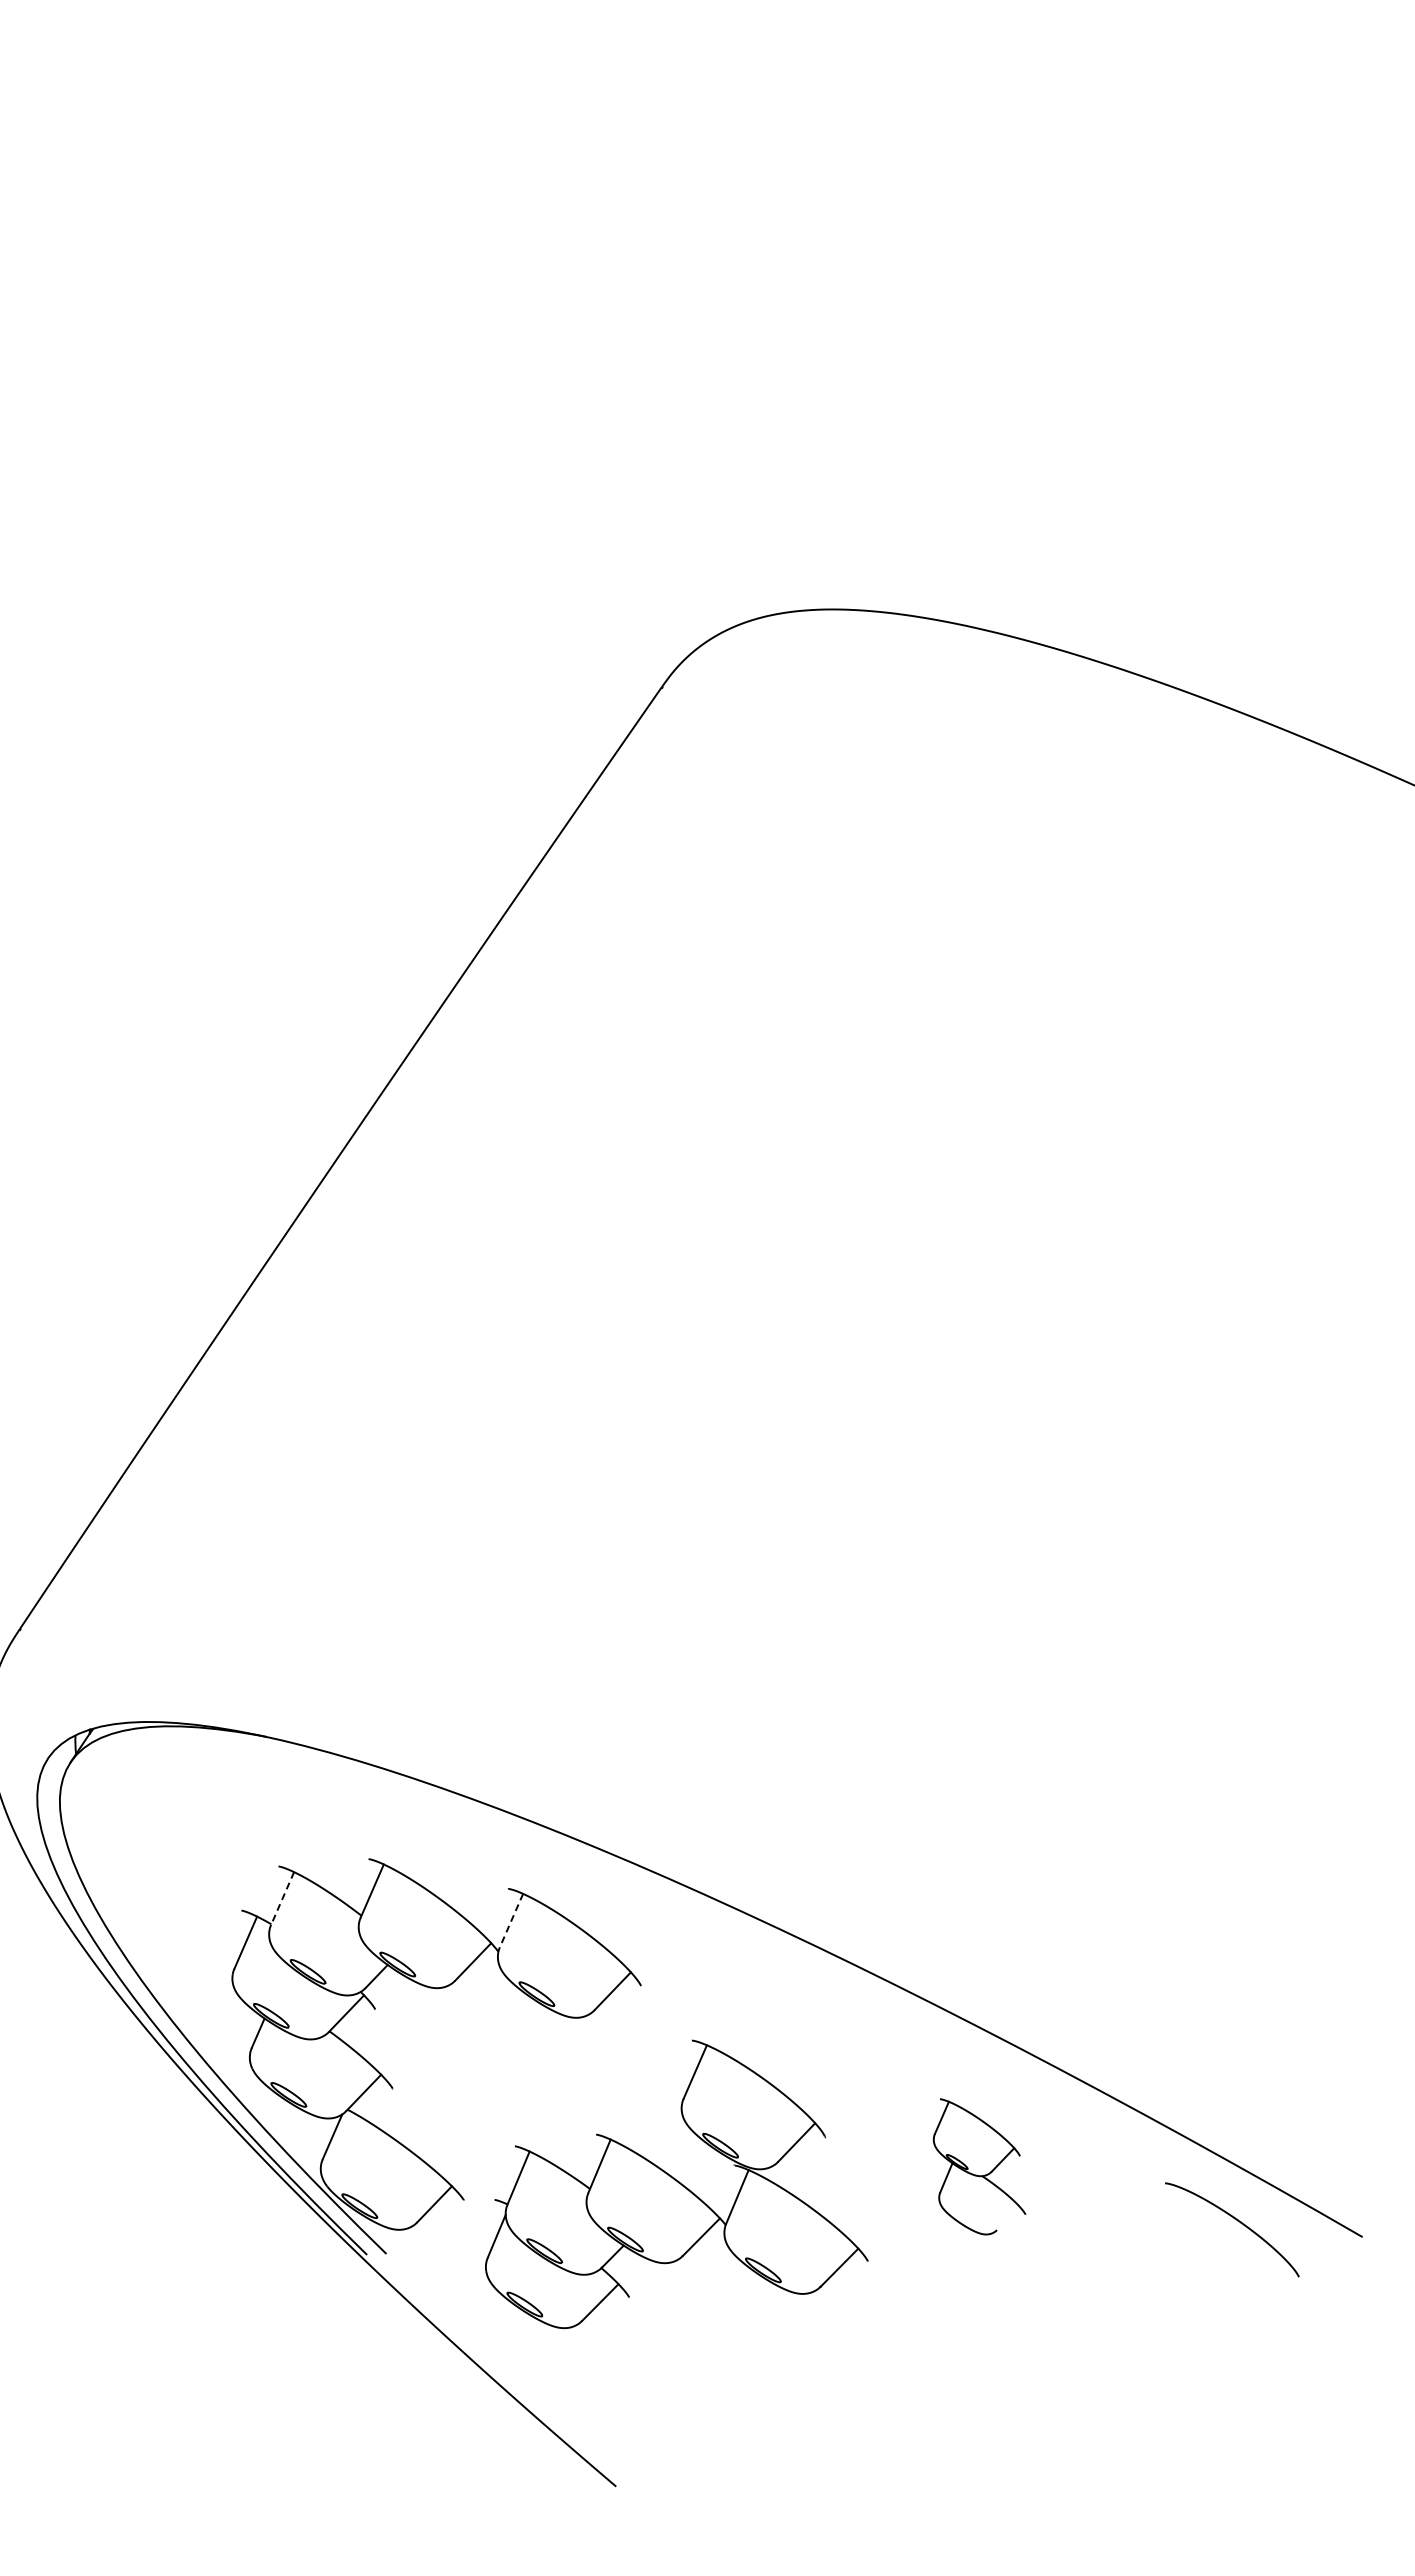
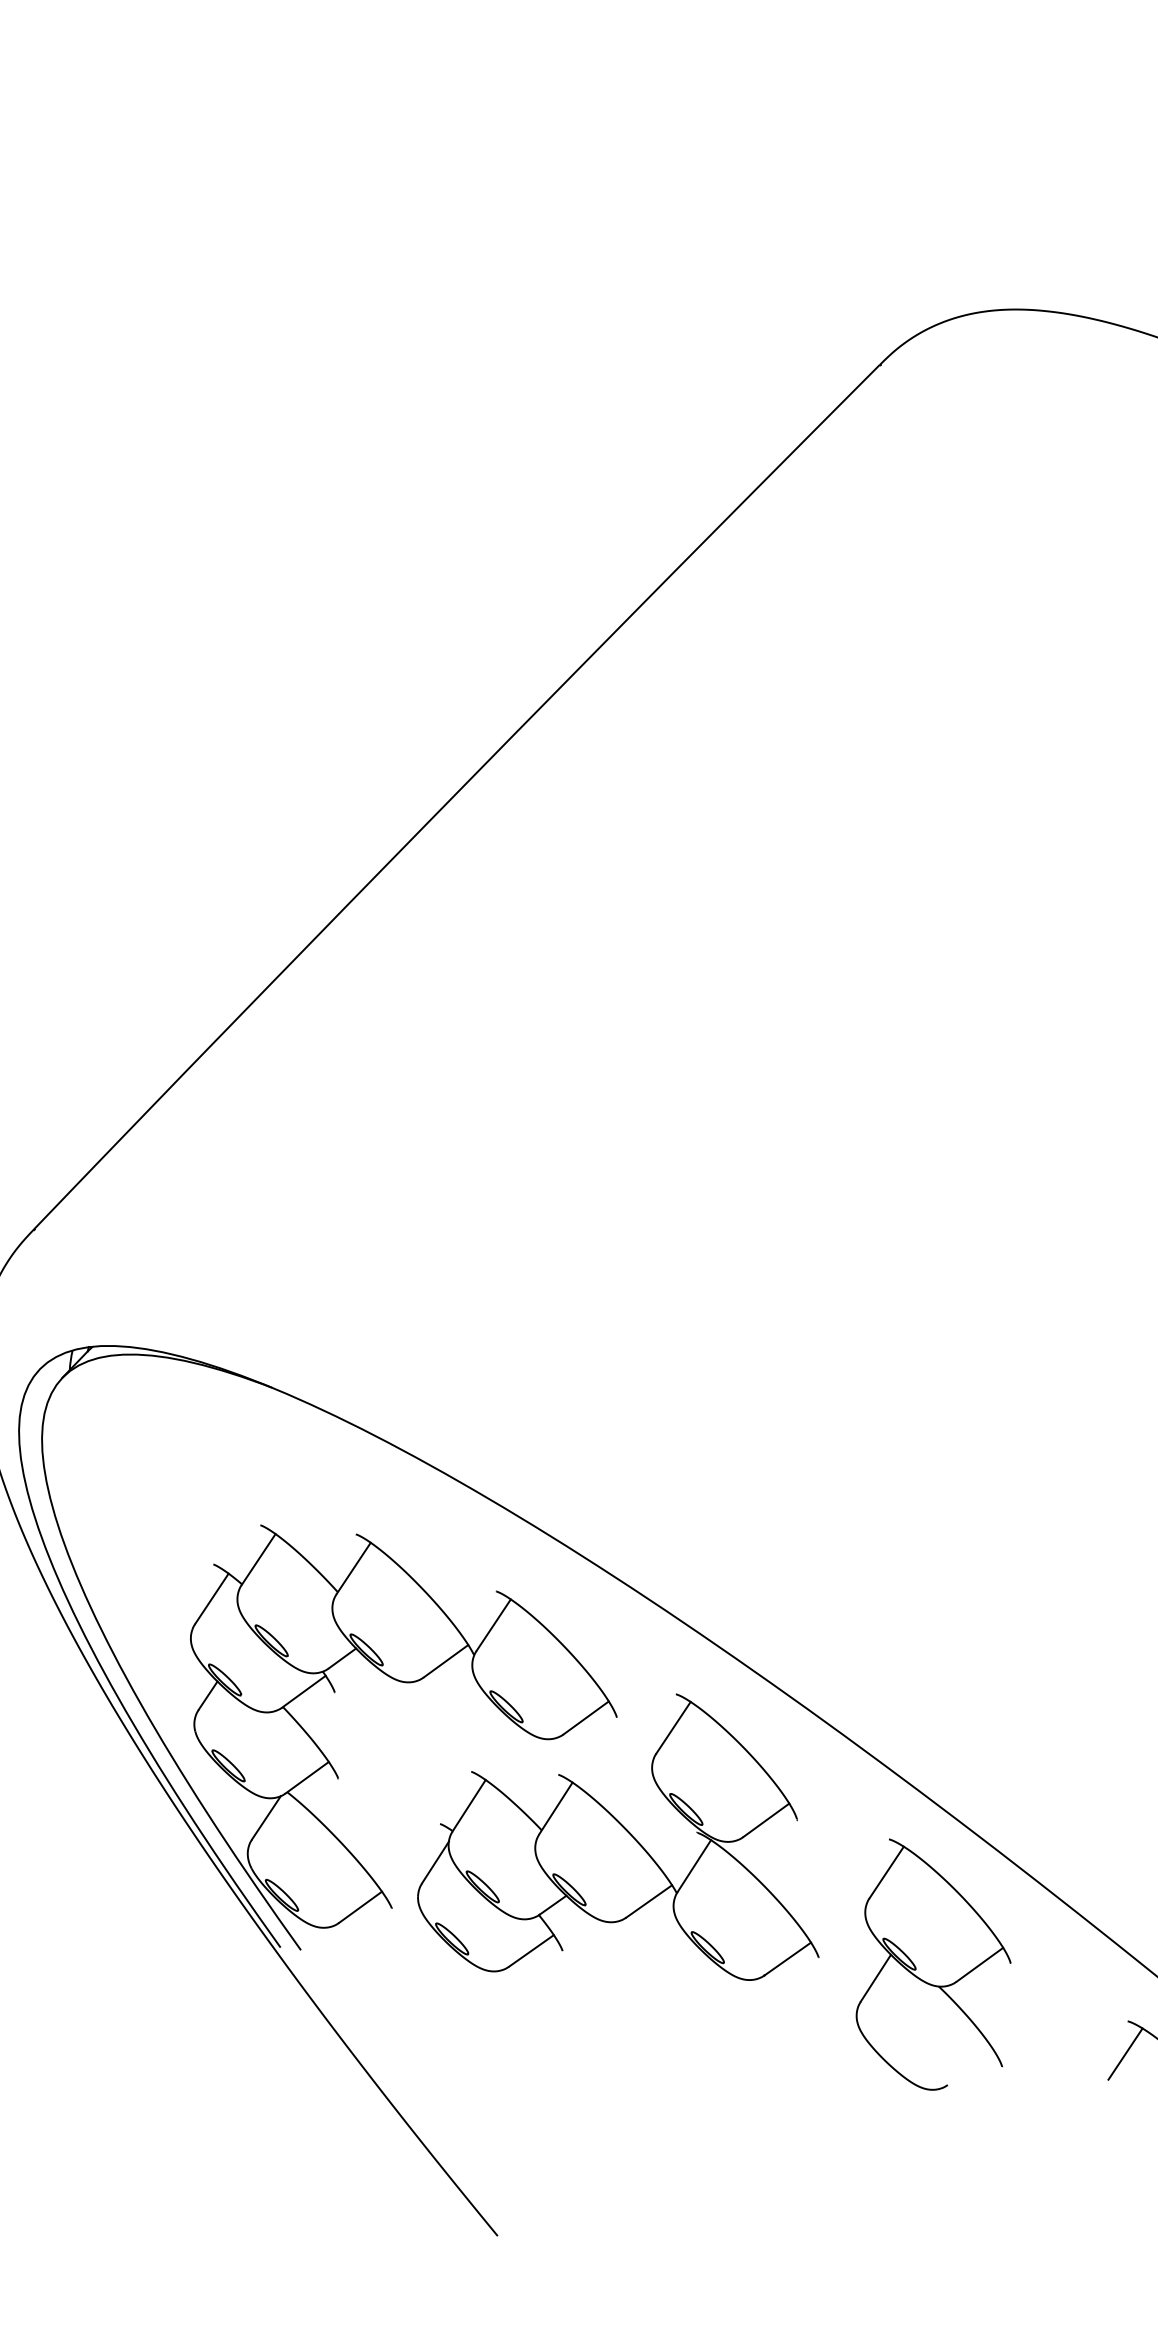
line: (282, 1898) -> (258, 1559), dashed -> solid
line: (511, 1920) -> (493, 1625), dashed -> solid
part: (979, 2166) -> (936, 1969), size x1.67
part: (676, 2184) -> (632, 1841), moved
line: (1168, 2213) -> (1125, 2053), added

